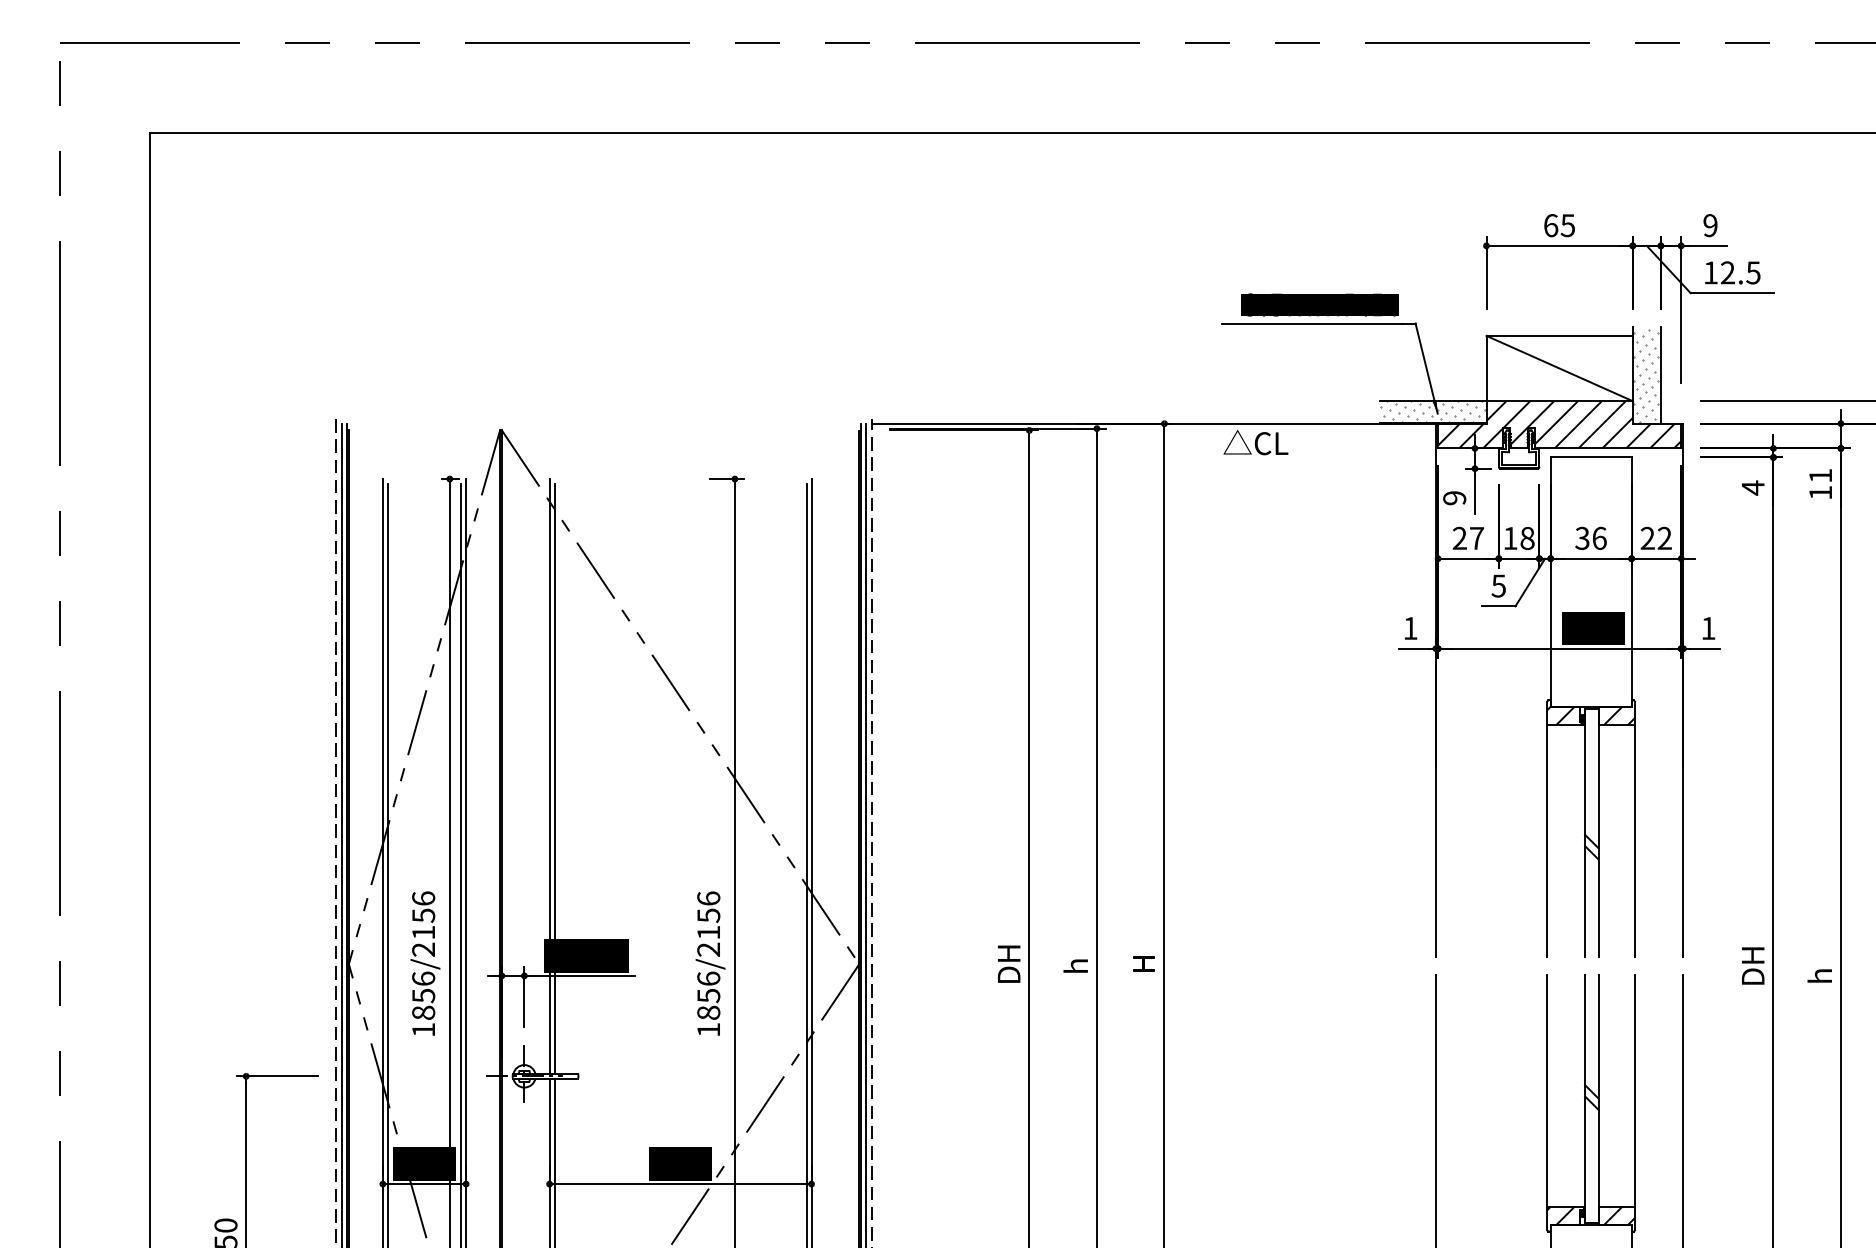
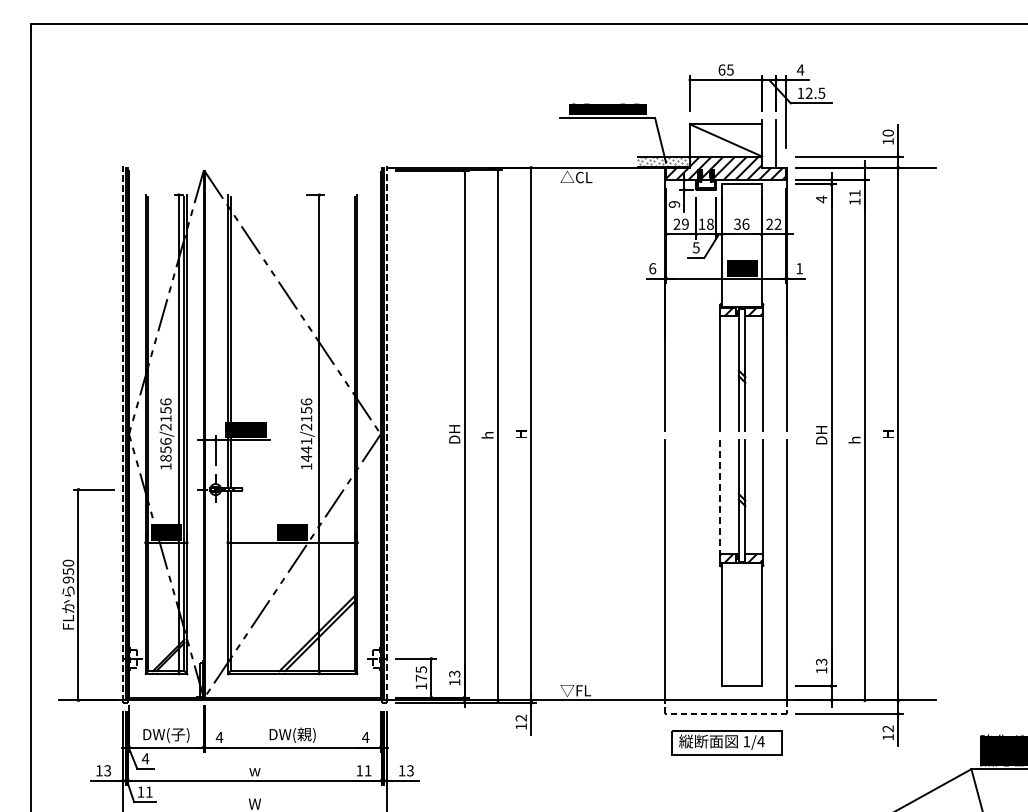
text: (1710, 224) -> (800, 69), 9 -> 4
hatch: (1645, 376) -> (768, 144), removed
text: (1477, 536) -> (685, 223), 27 -> 29
text: (1410, 628) -> (652, 268), 1 -> 6
text: (708, 997) -> (306, 450), 1856/2156 -> 1441/2156
line: (1548, 1092) -> (720, 497), solid -> dashed

